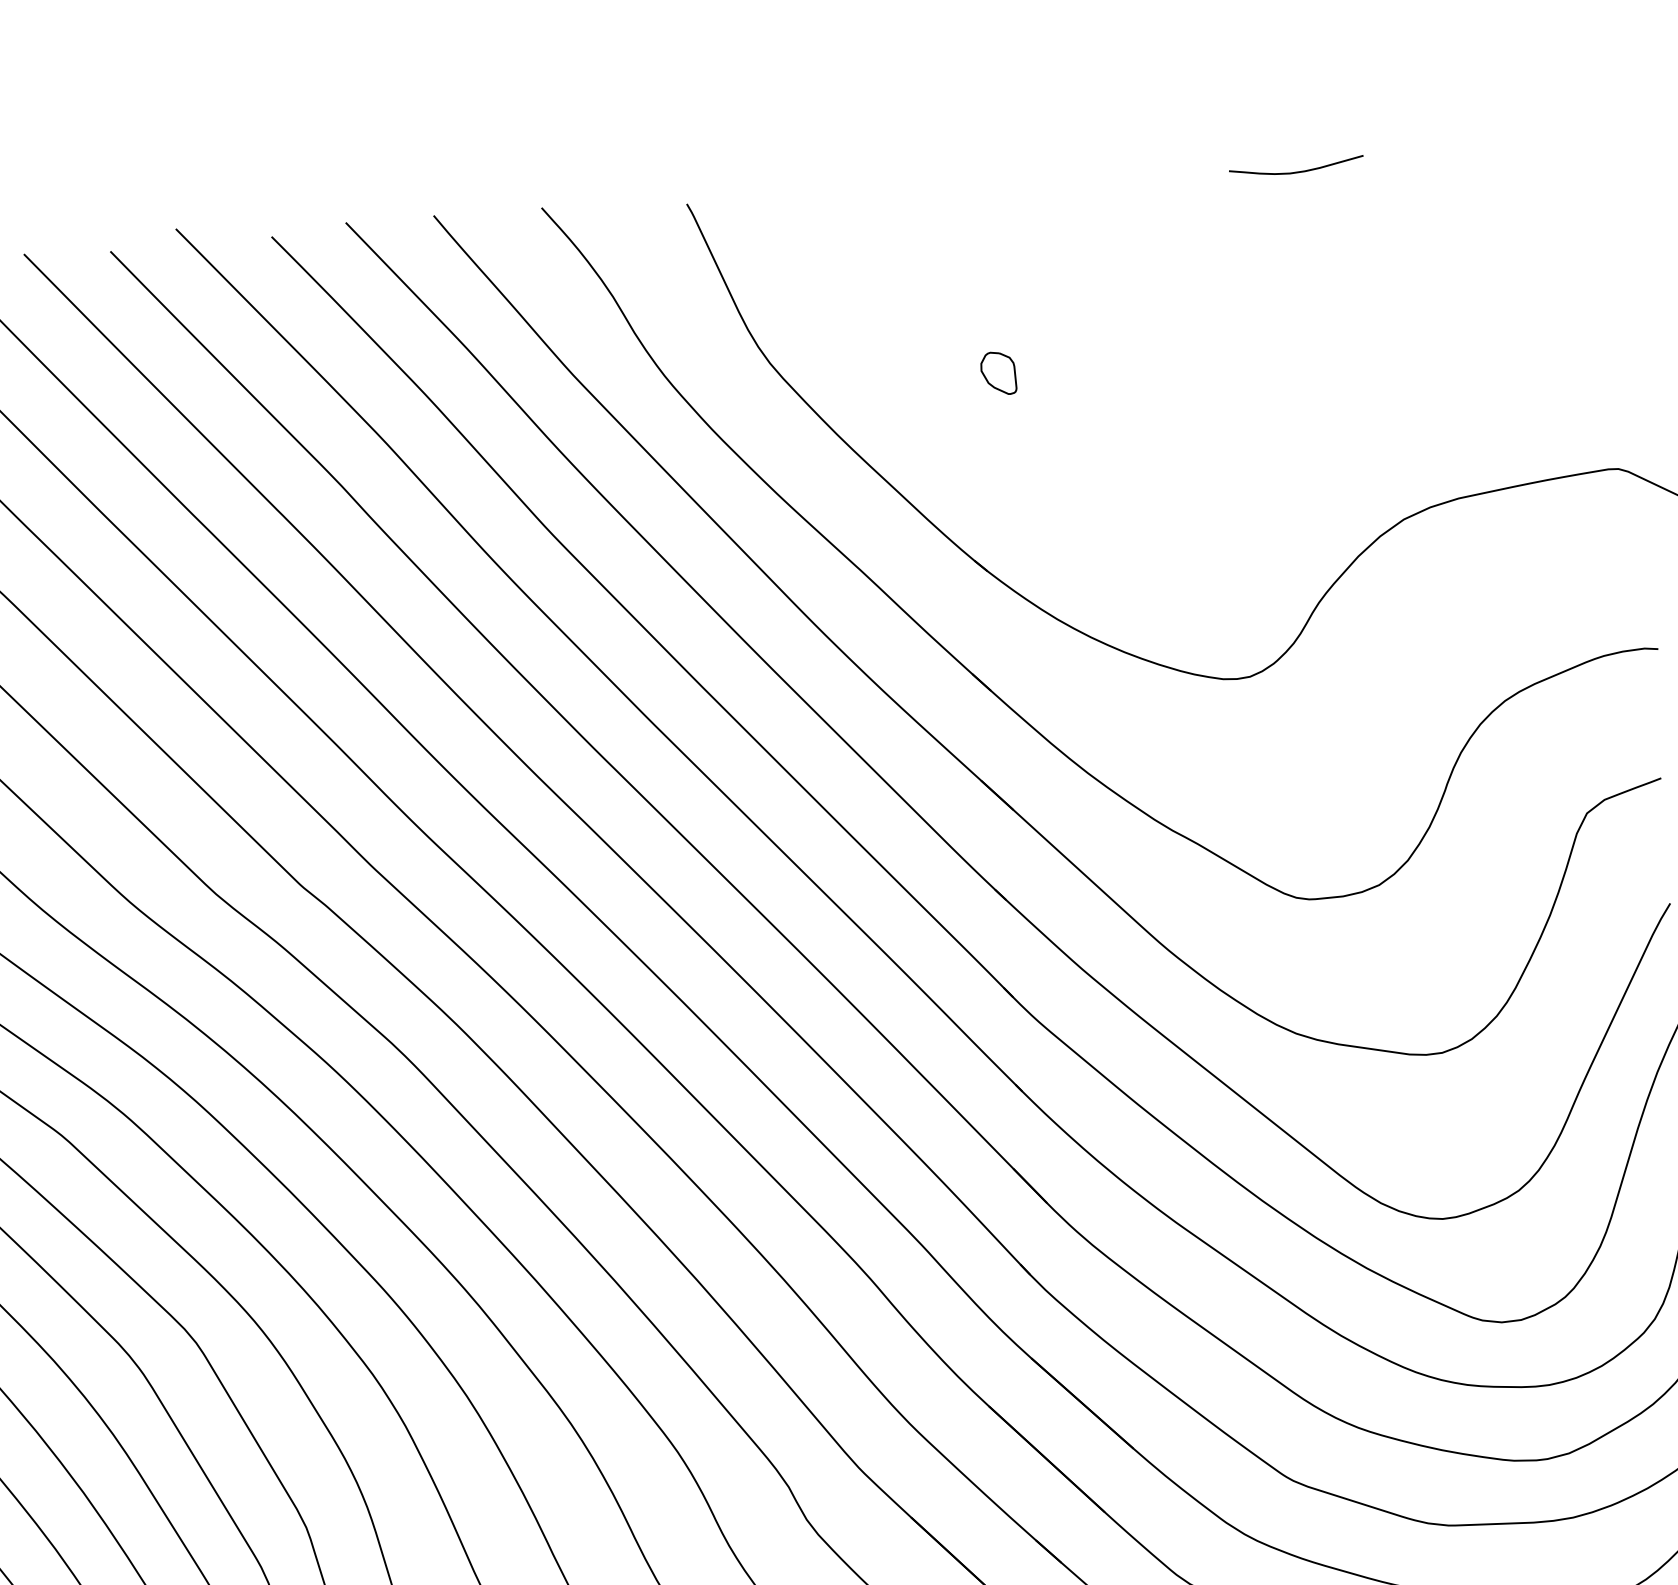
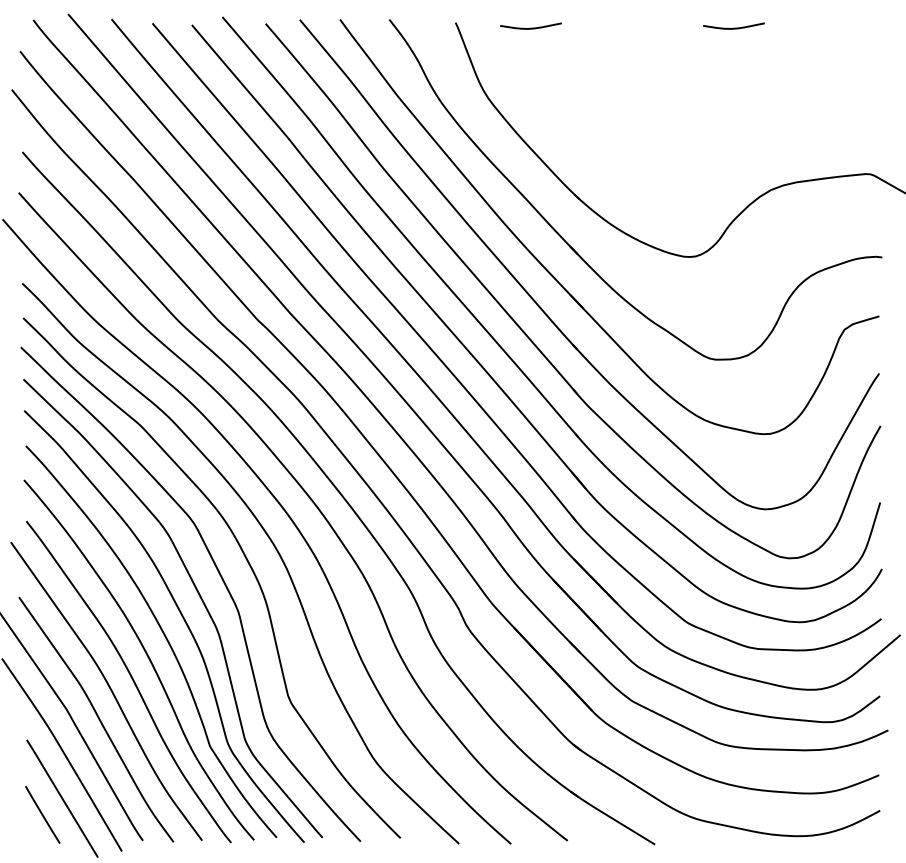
curve: (851, 202) -> (530, 27), added
part: (998, 372) -> (591, 109), removed

